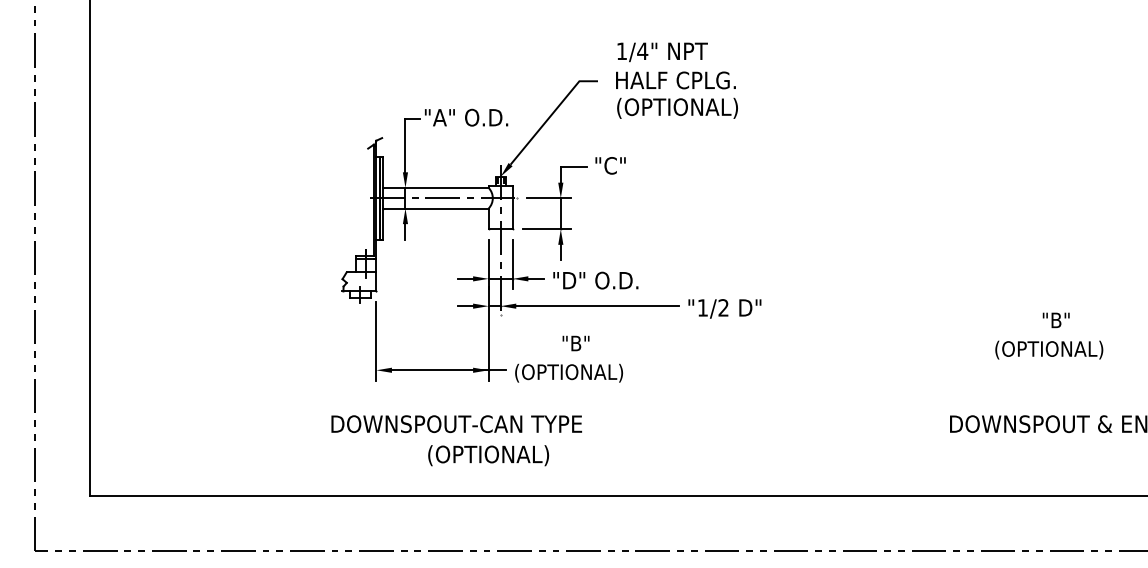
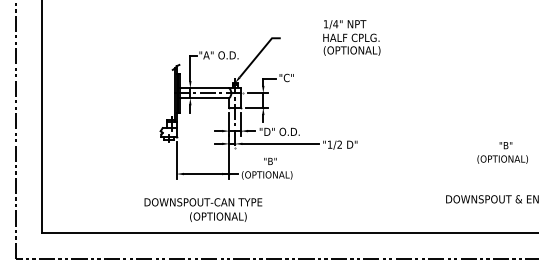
text: (676, 79) -> (351, 37), moved
text: (1048, 335) -> (502, 152), moved
text: (456, 439) -> (203, 209), moved

